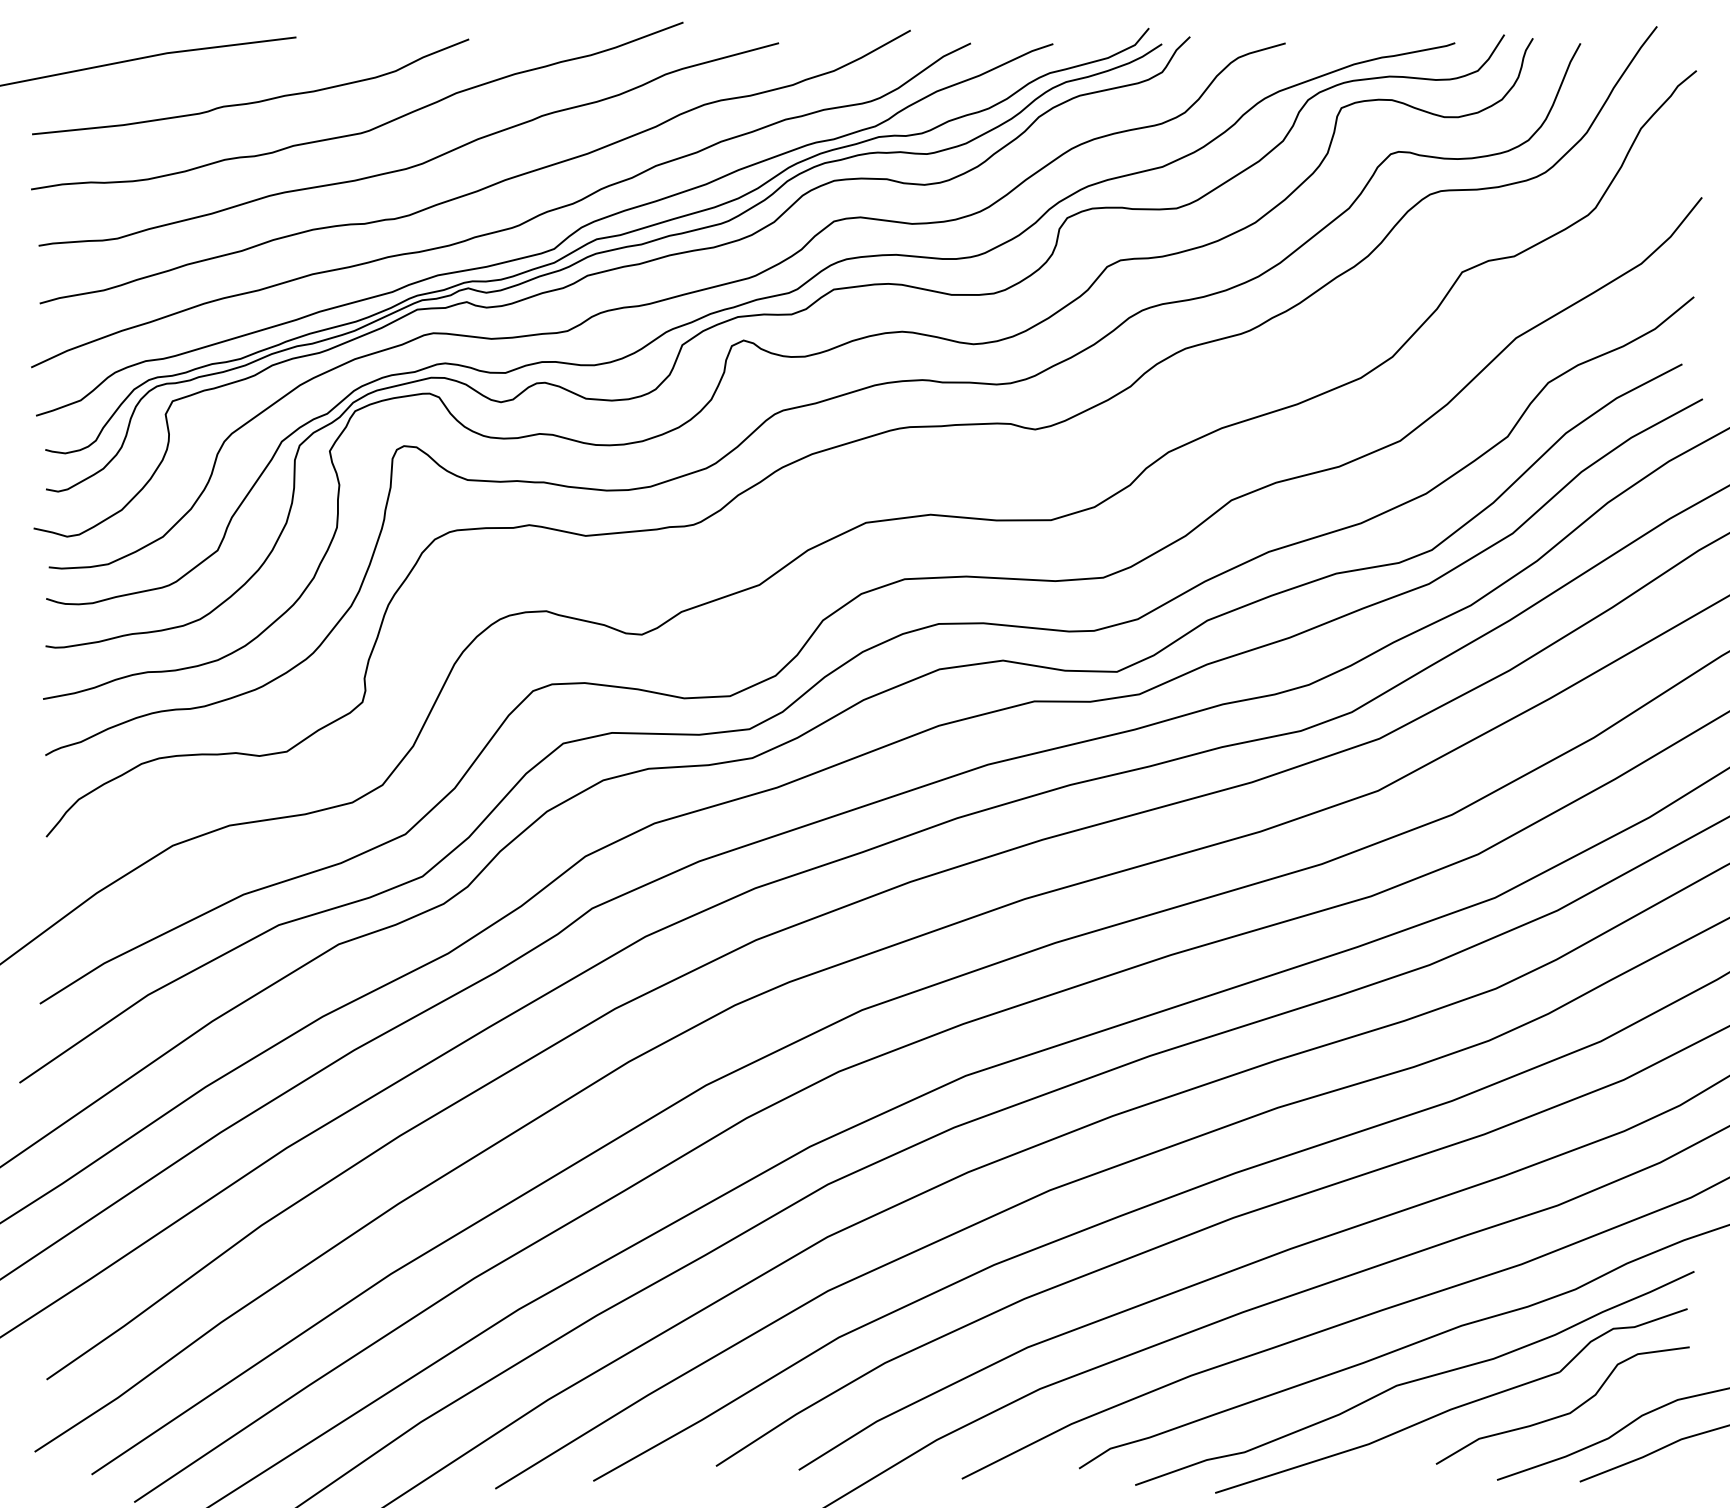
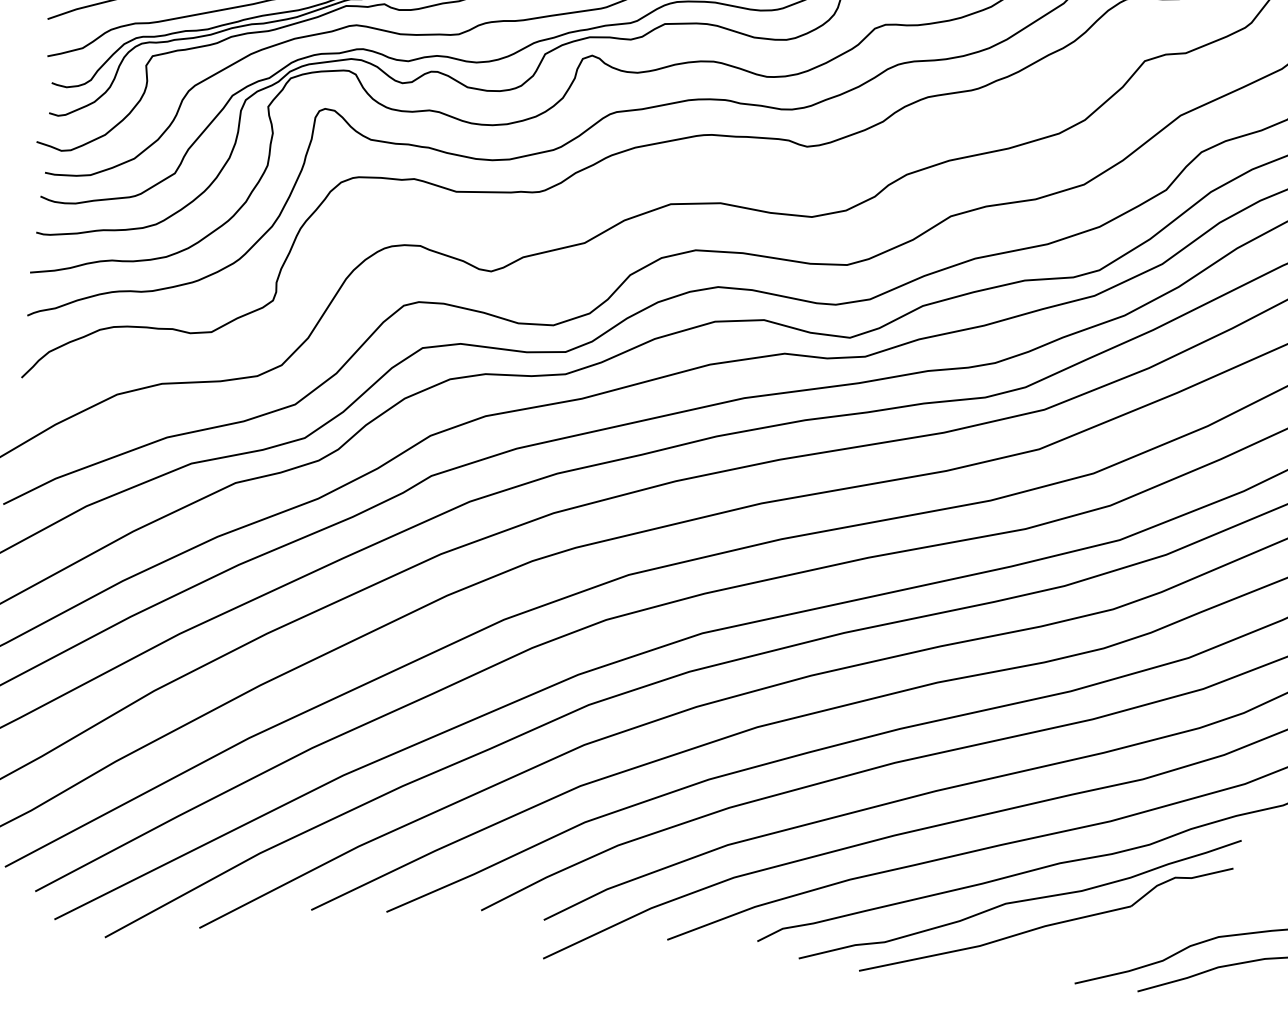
curve: (1565, 1413) -> (1132, 938), removed

